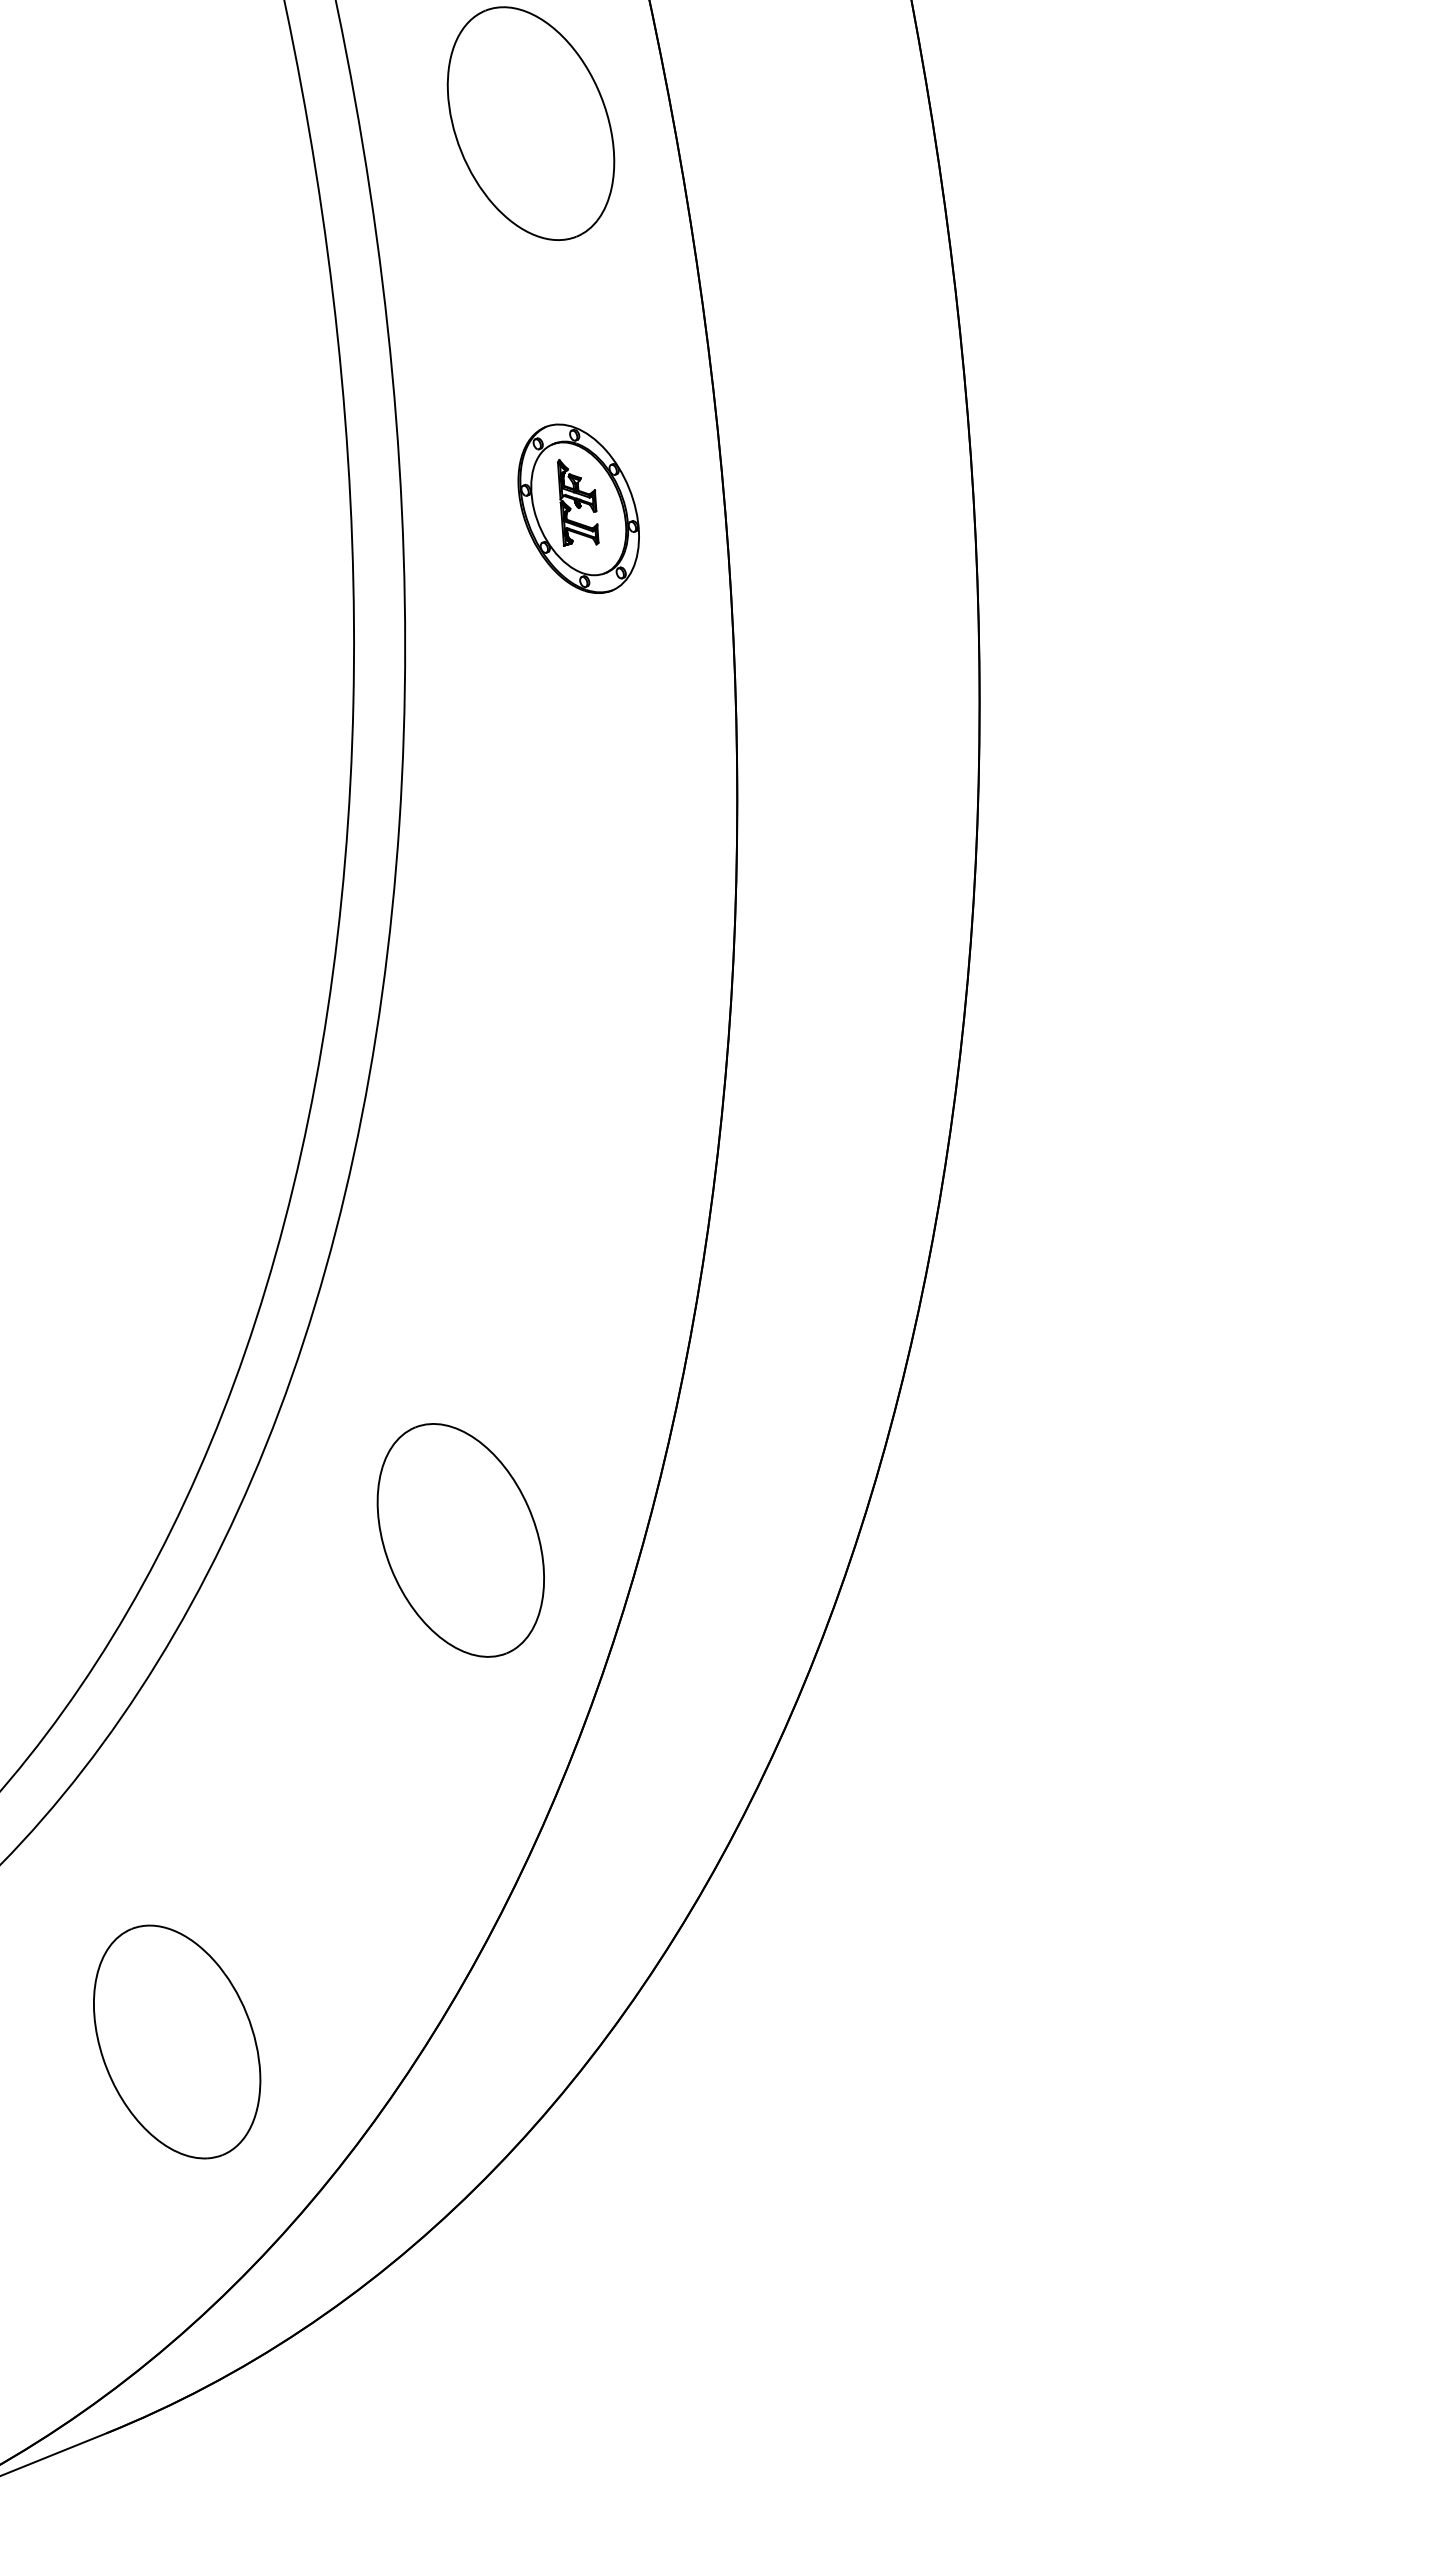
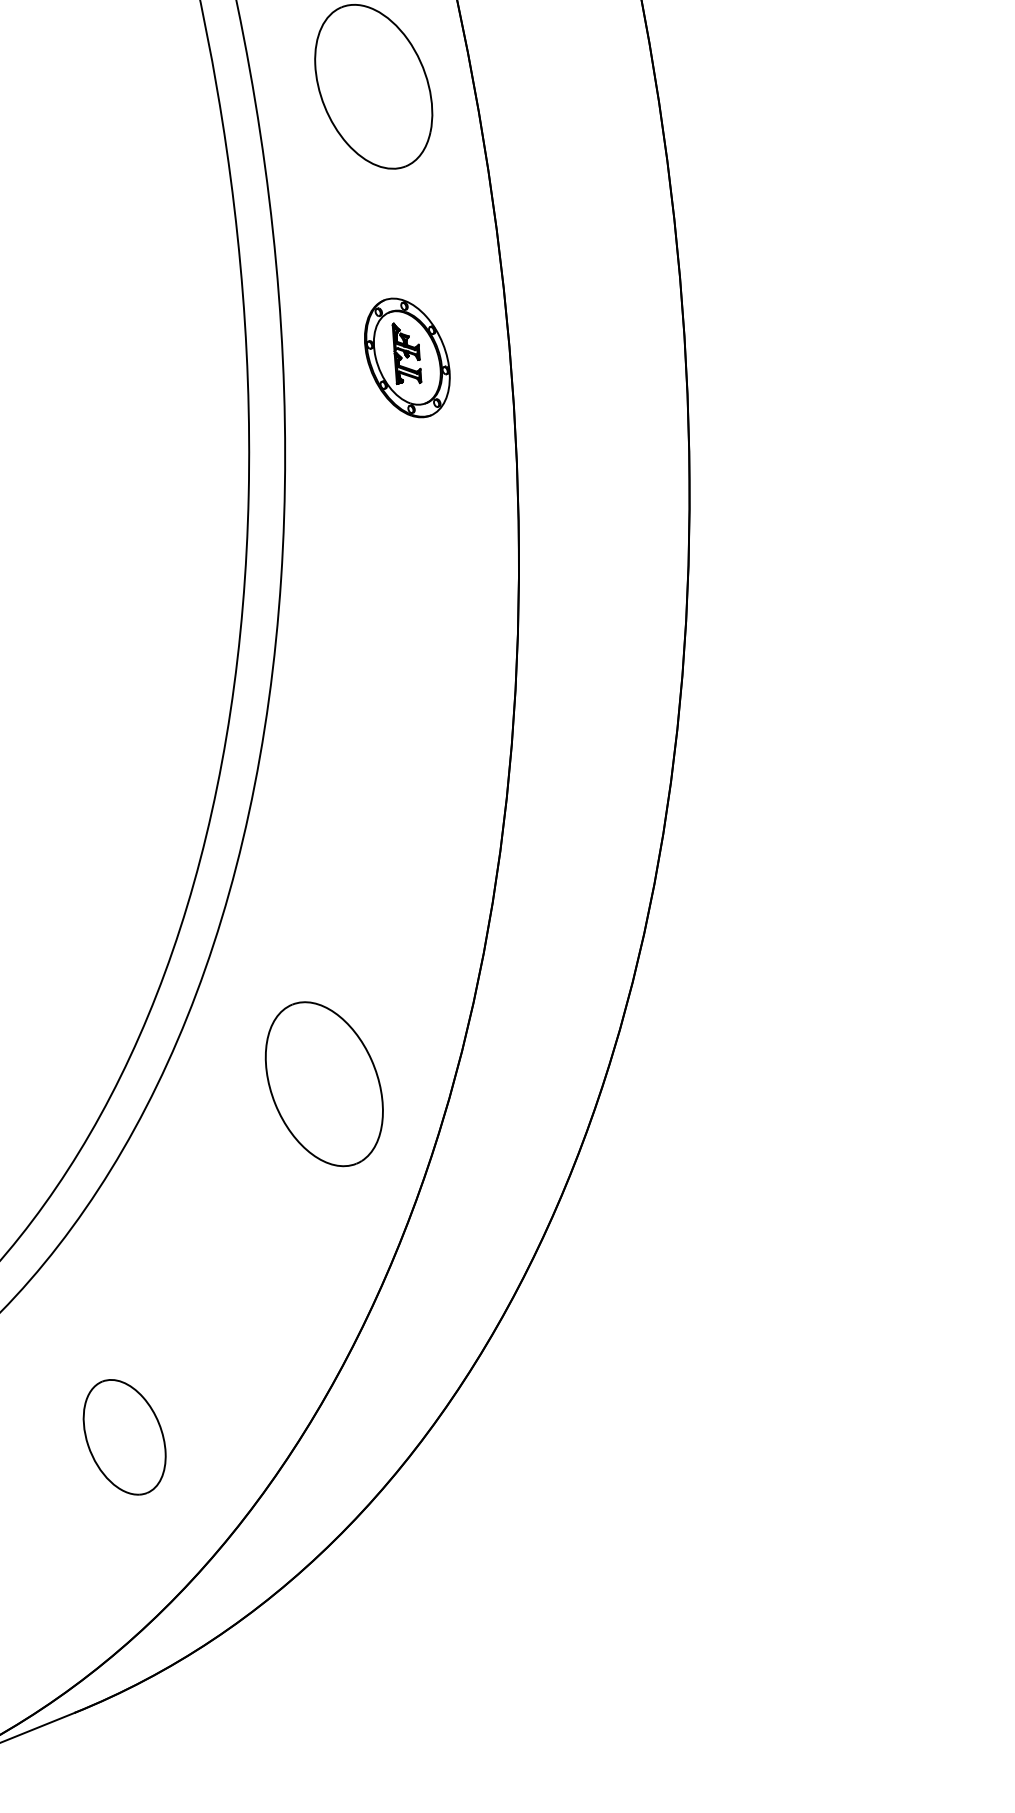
part: (177, 2041) -> (124, 1436), size x0.7

